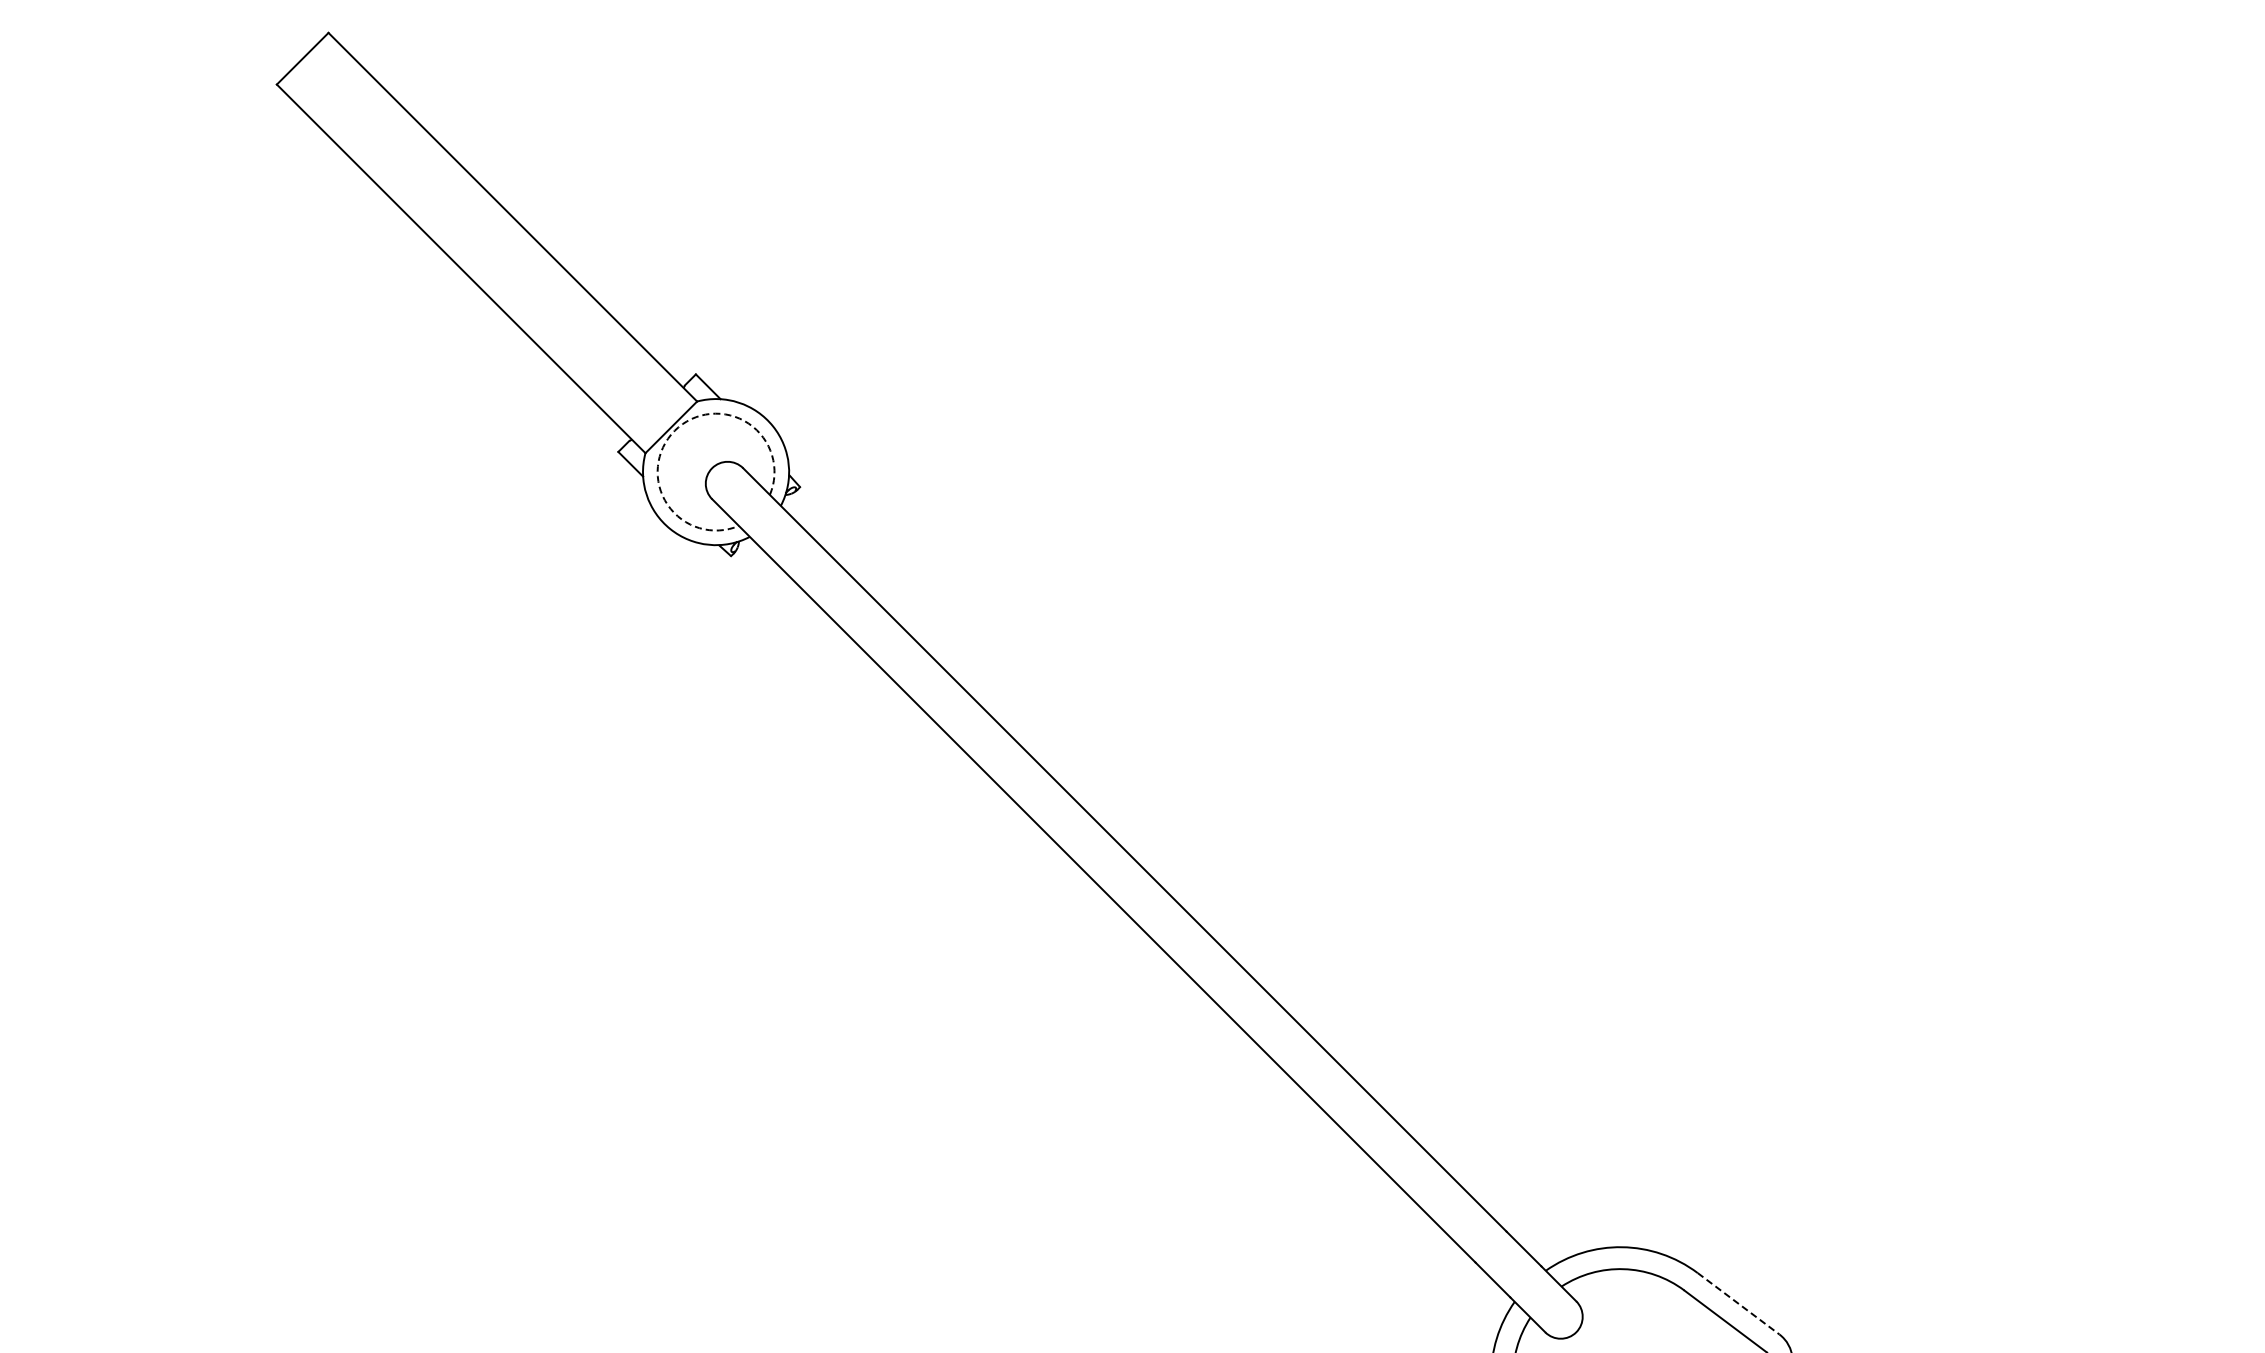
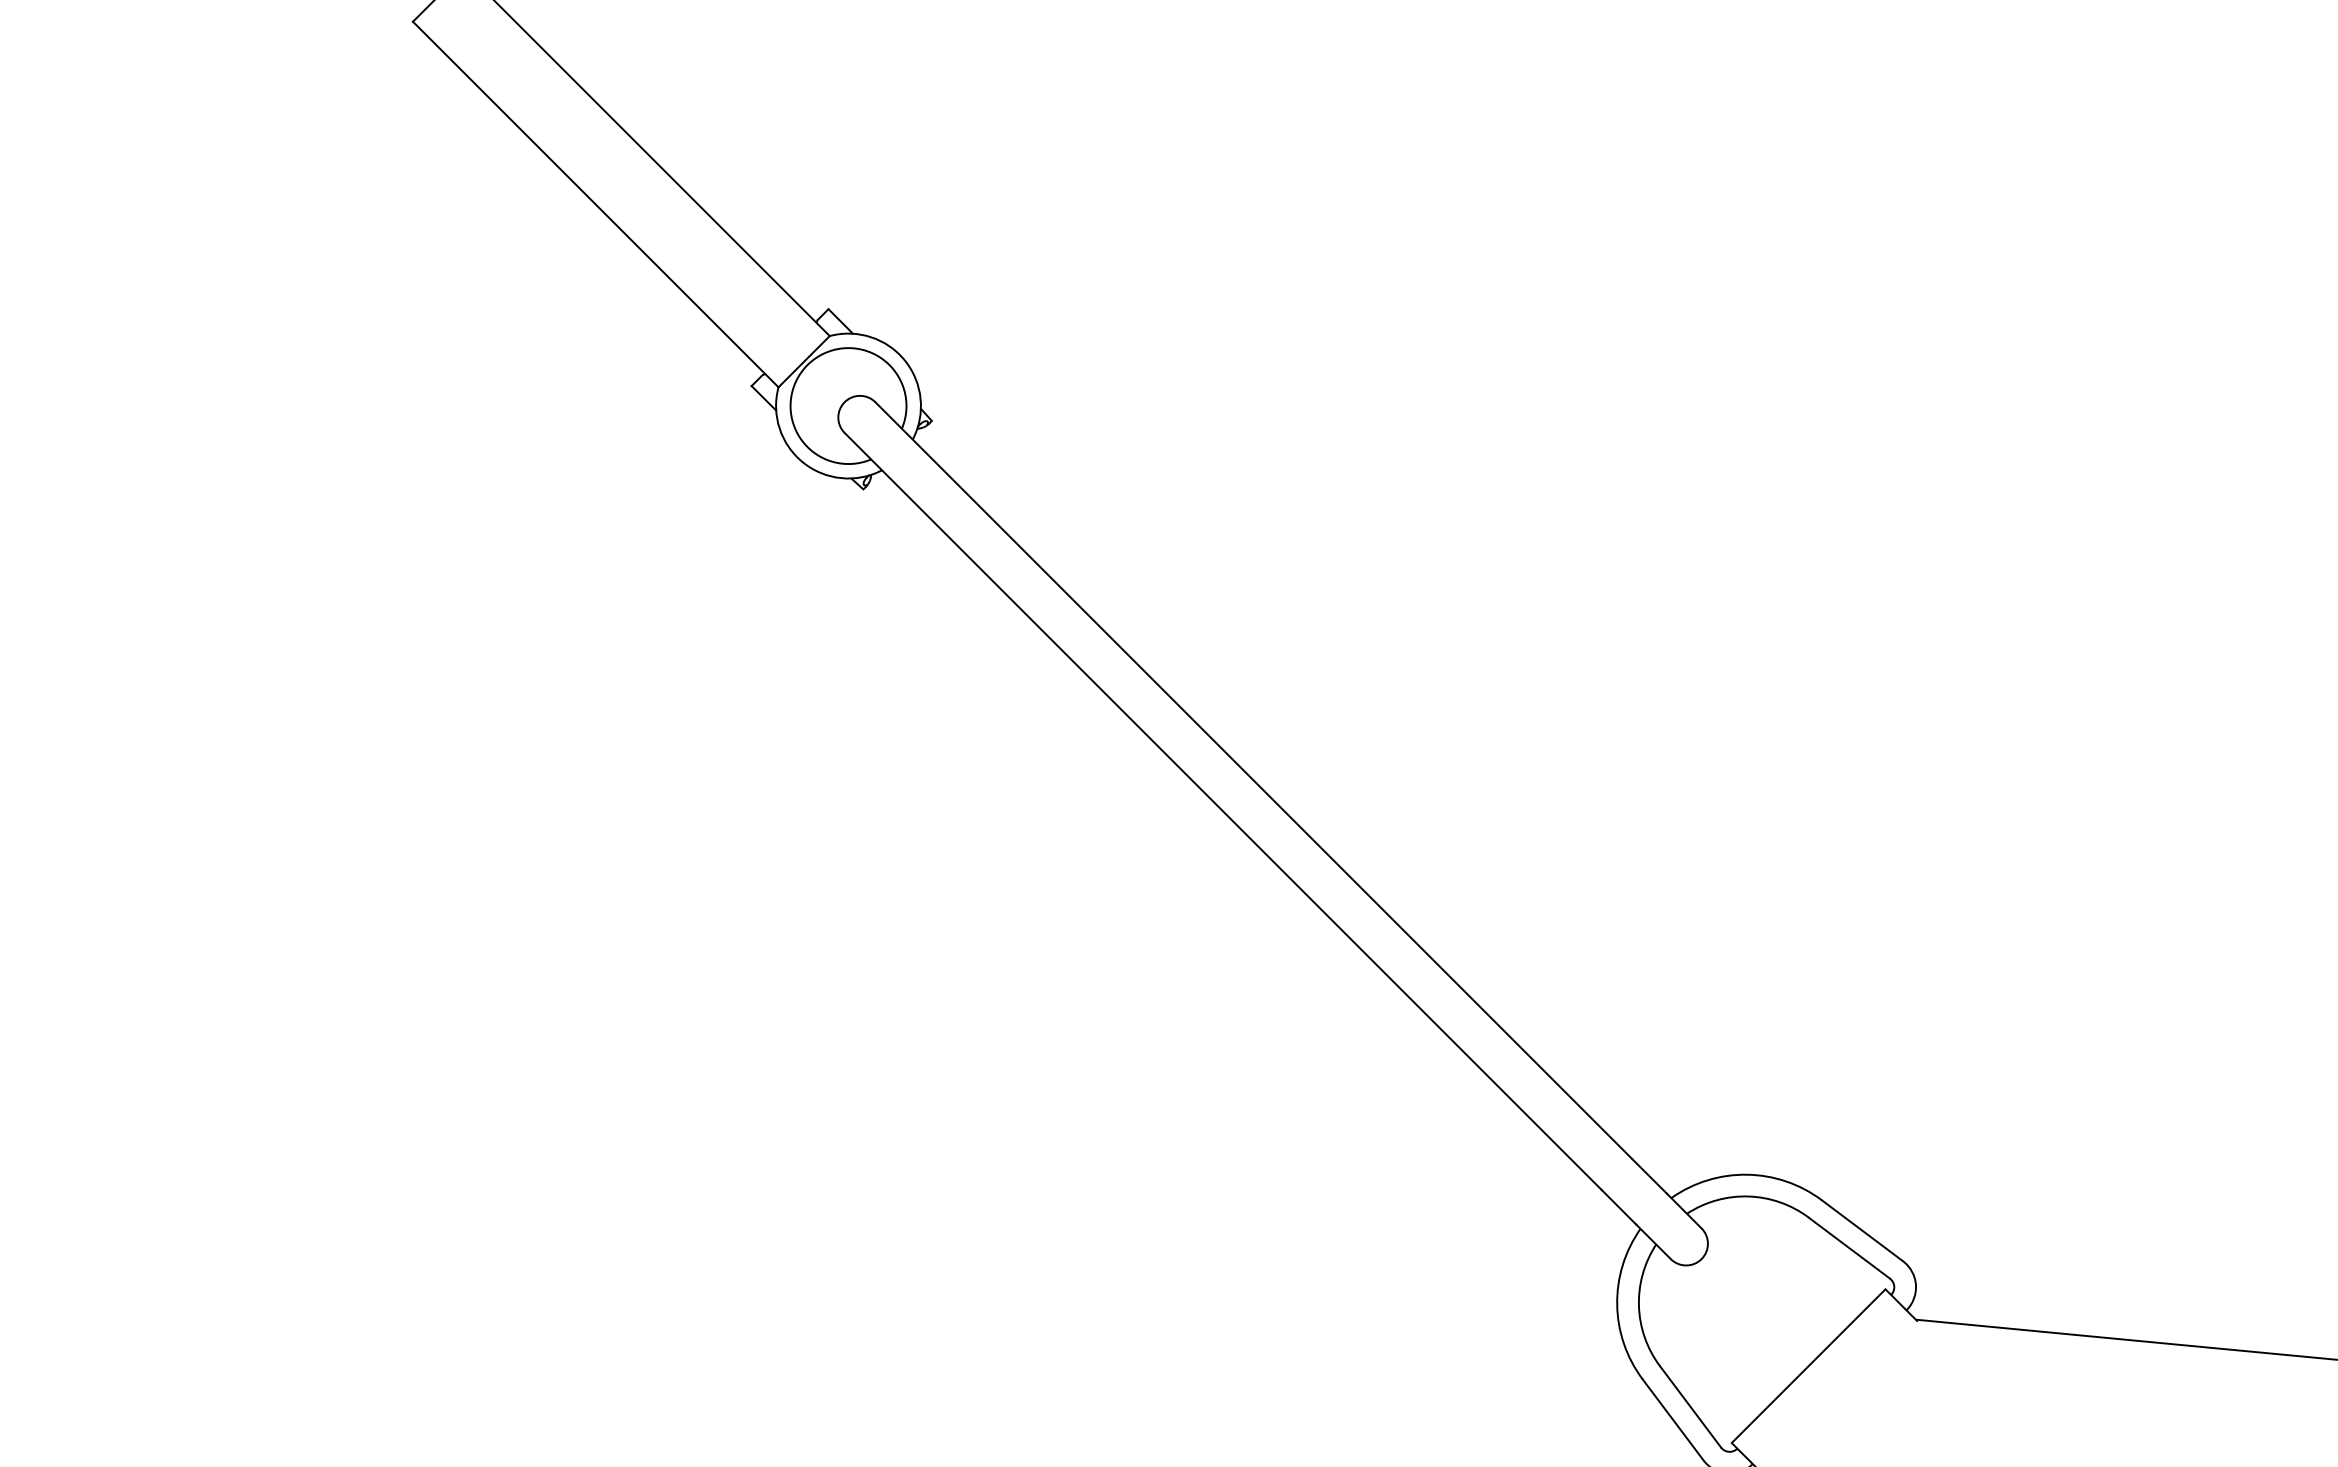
arc: (674, 431) -> (807, 365), dashed -> solid
line: (1738, 1303) -> (1862, 1230), dashed -> solid

